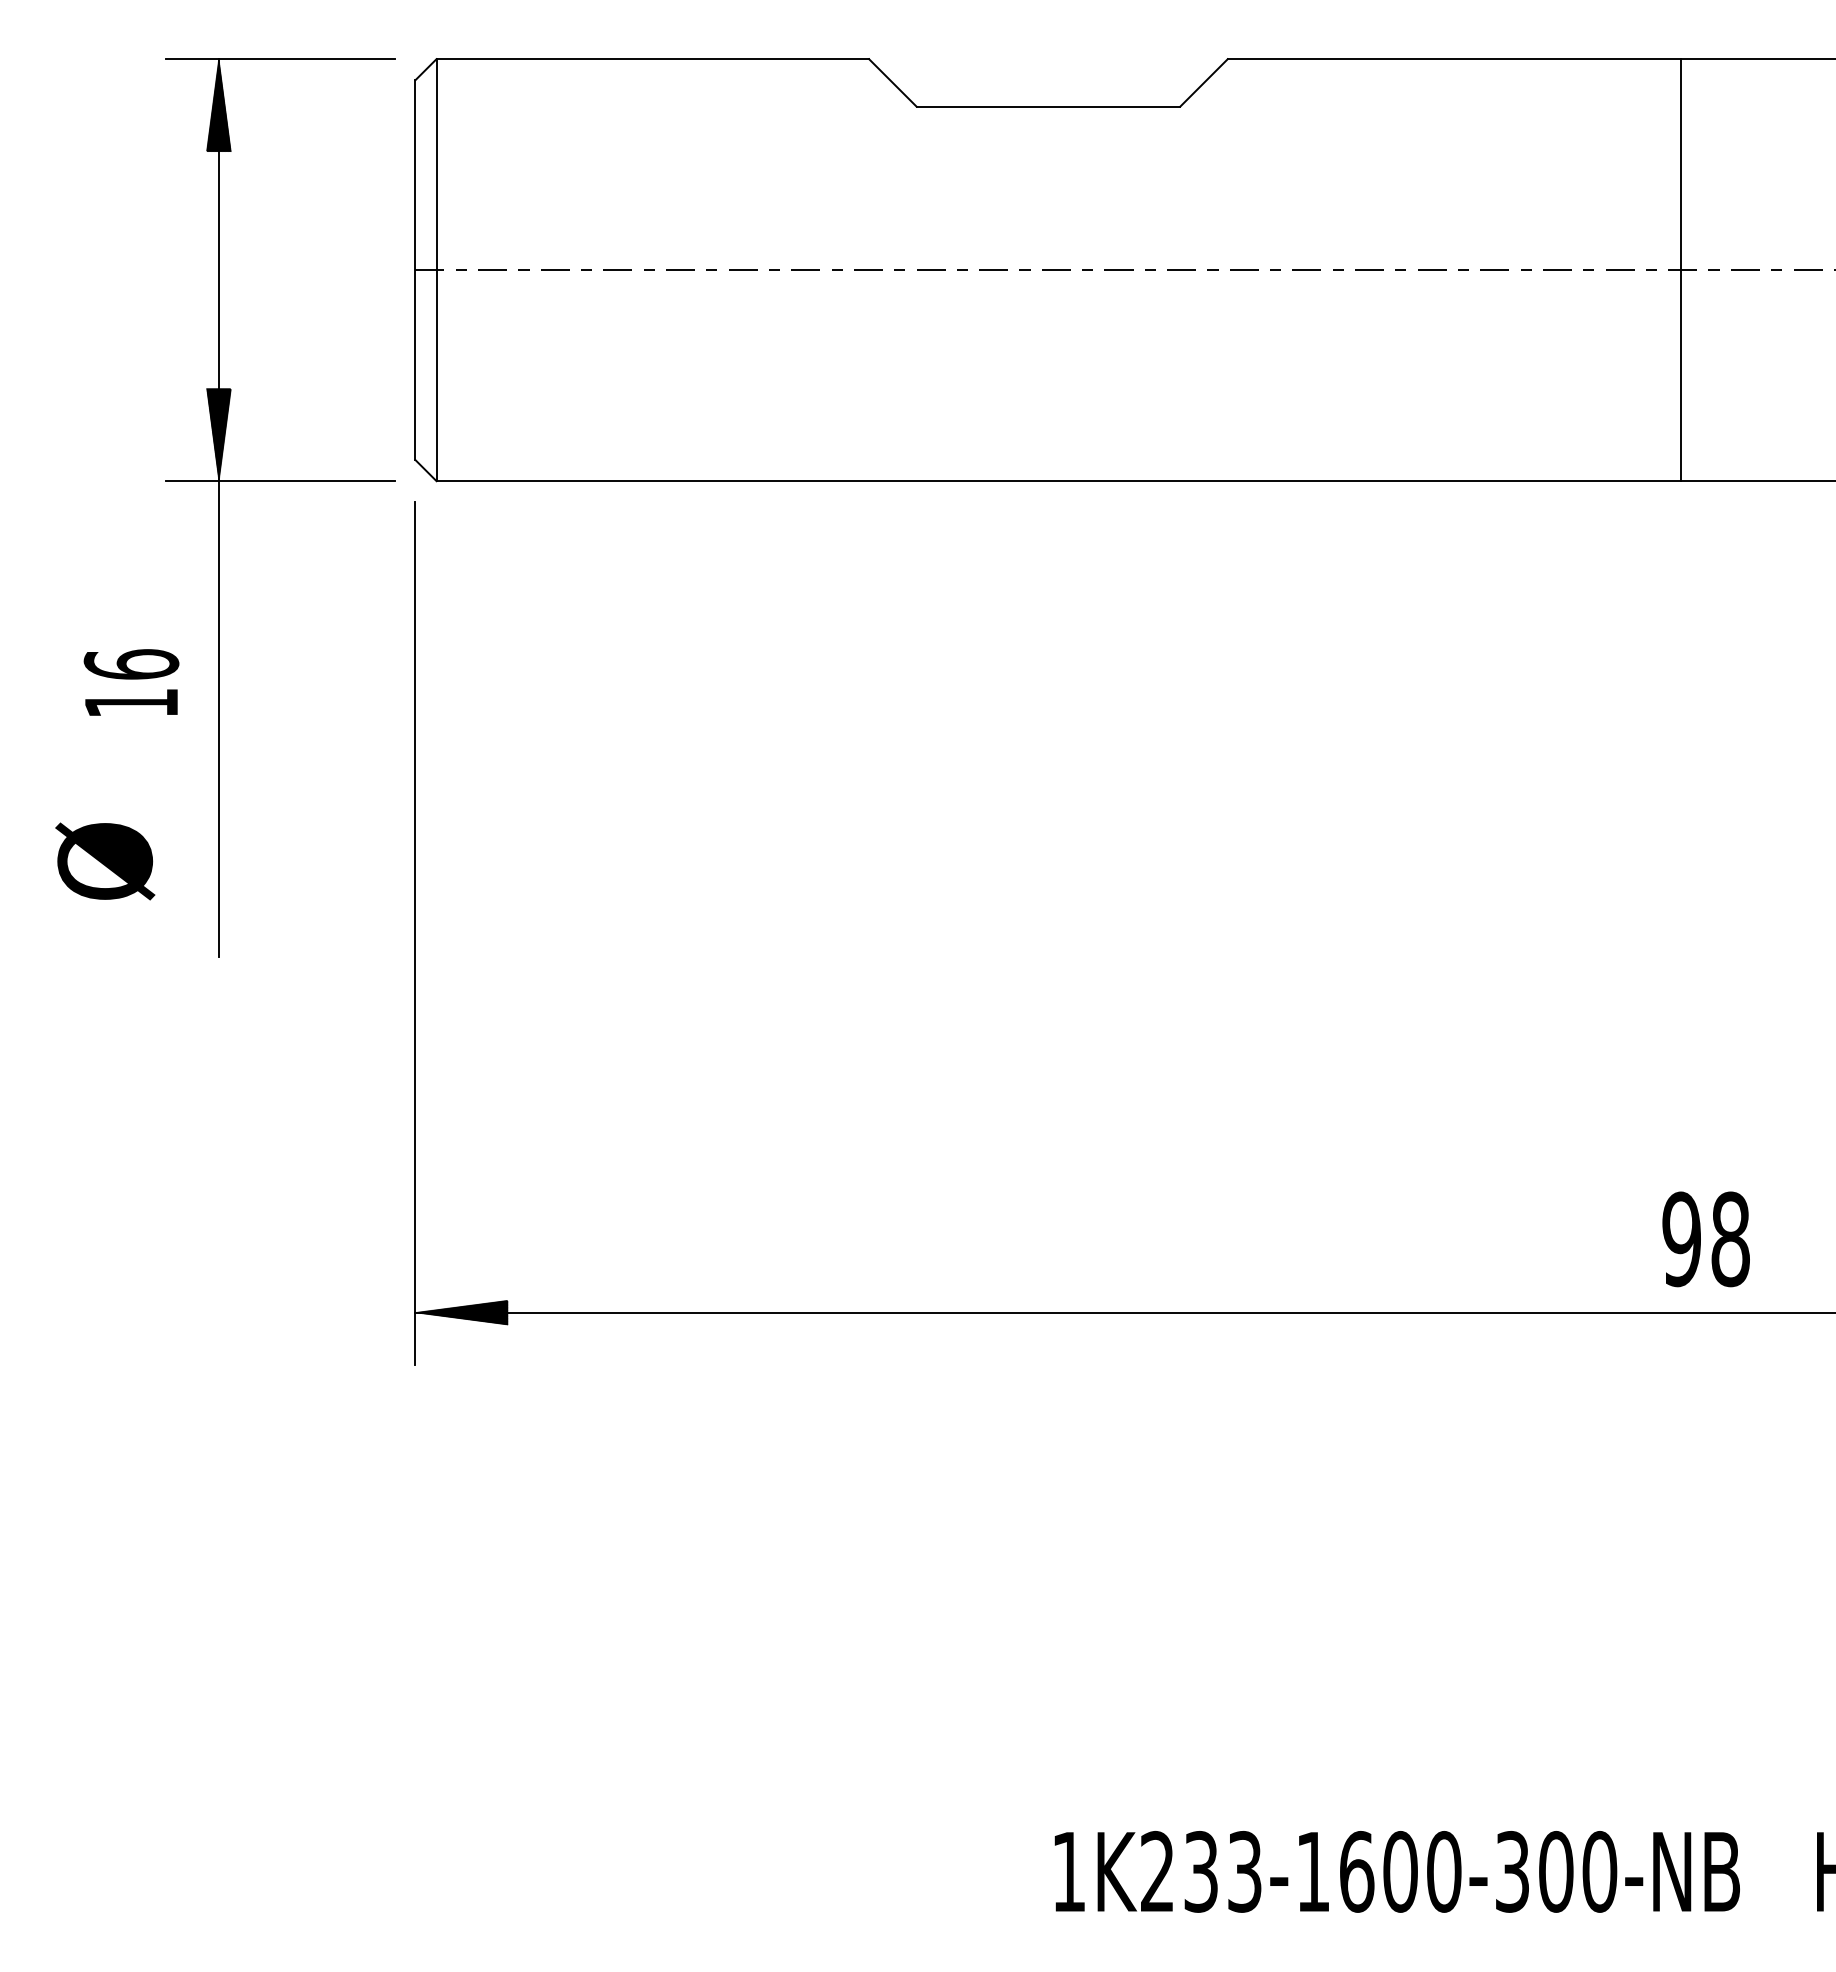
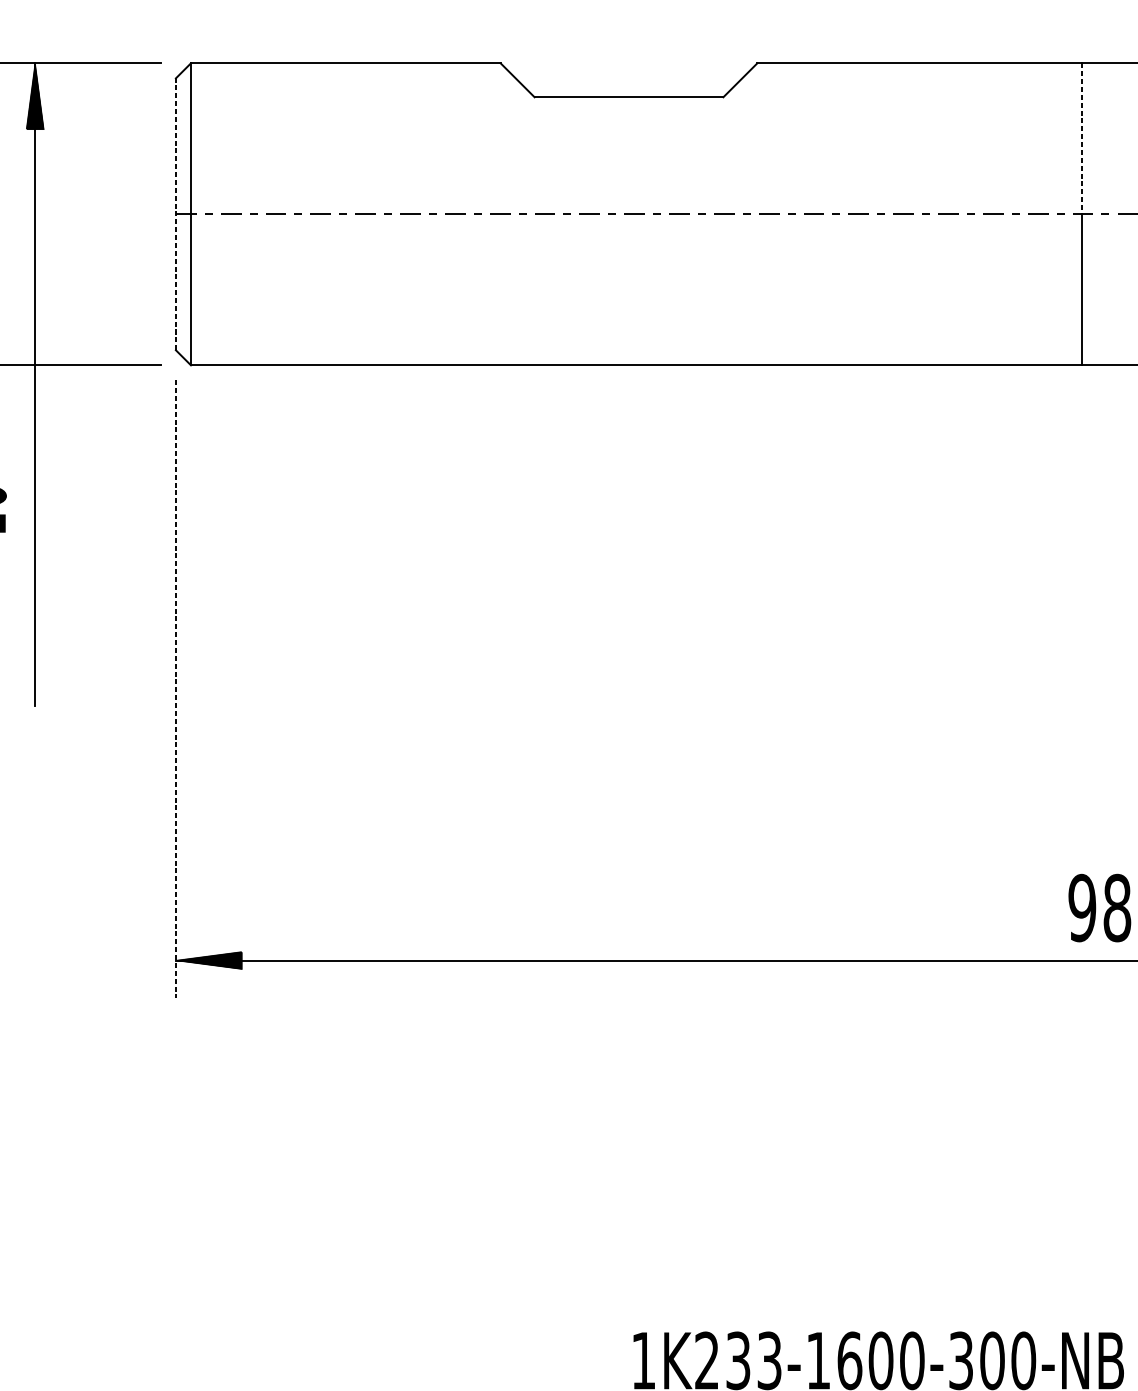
line: (1681, 165) -> (1082, 139), solid -> dashed
line: (415, 270) -> (175, 214), solid -> dashed
hatch: (218, 434) -> (34, 331), removed
line: (415, 933) -> (175, 689), solid -> dashed

